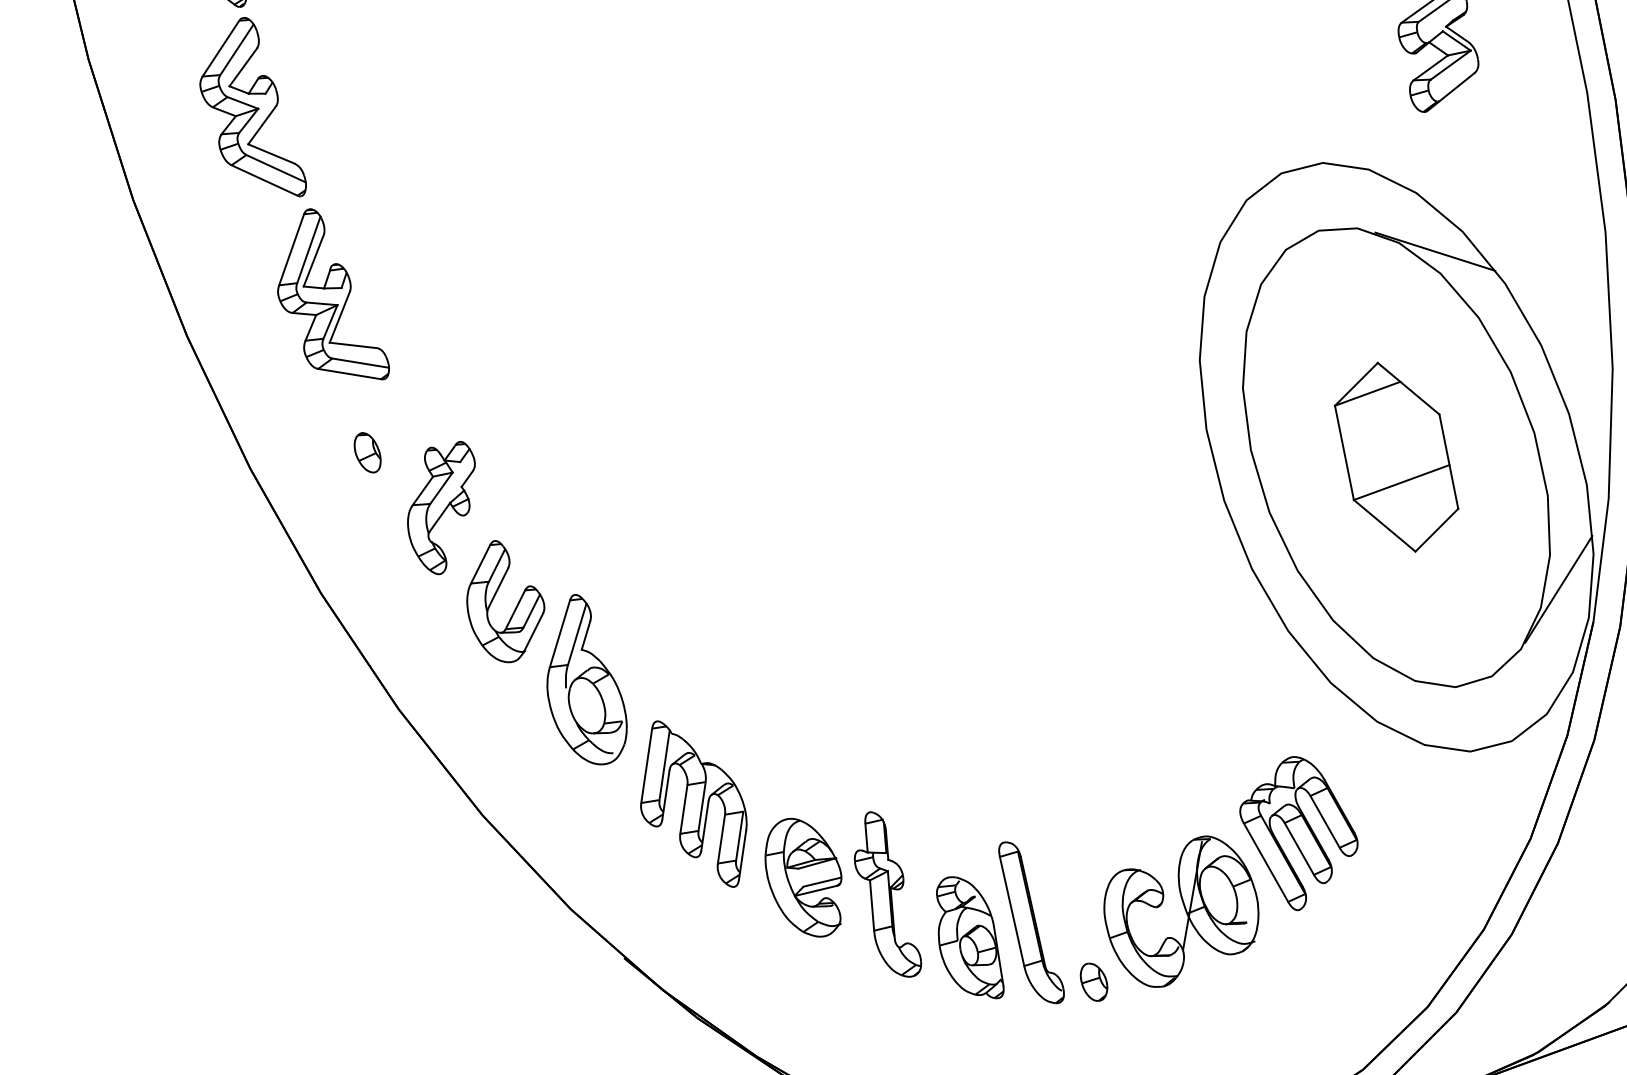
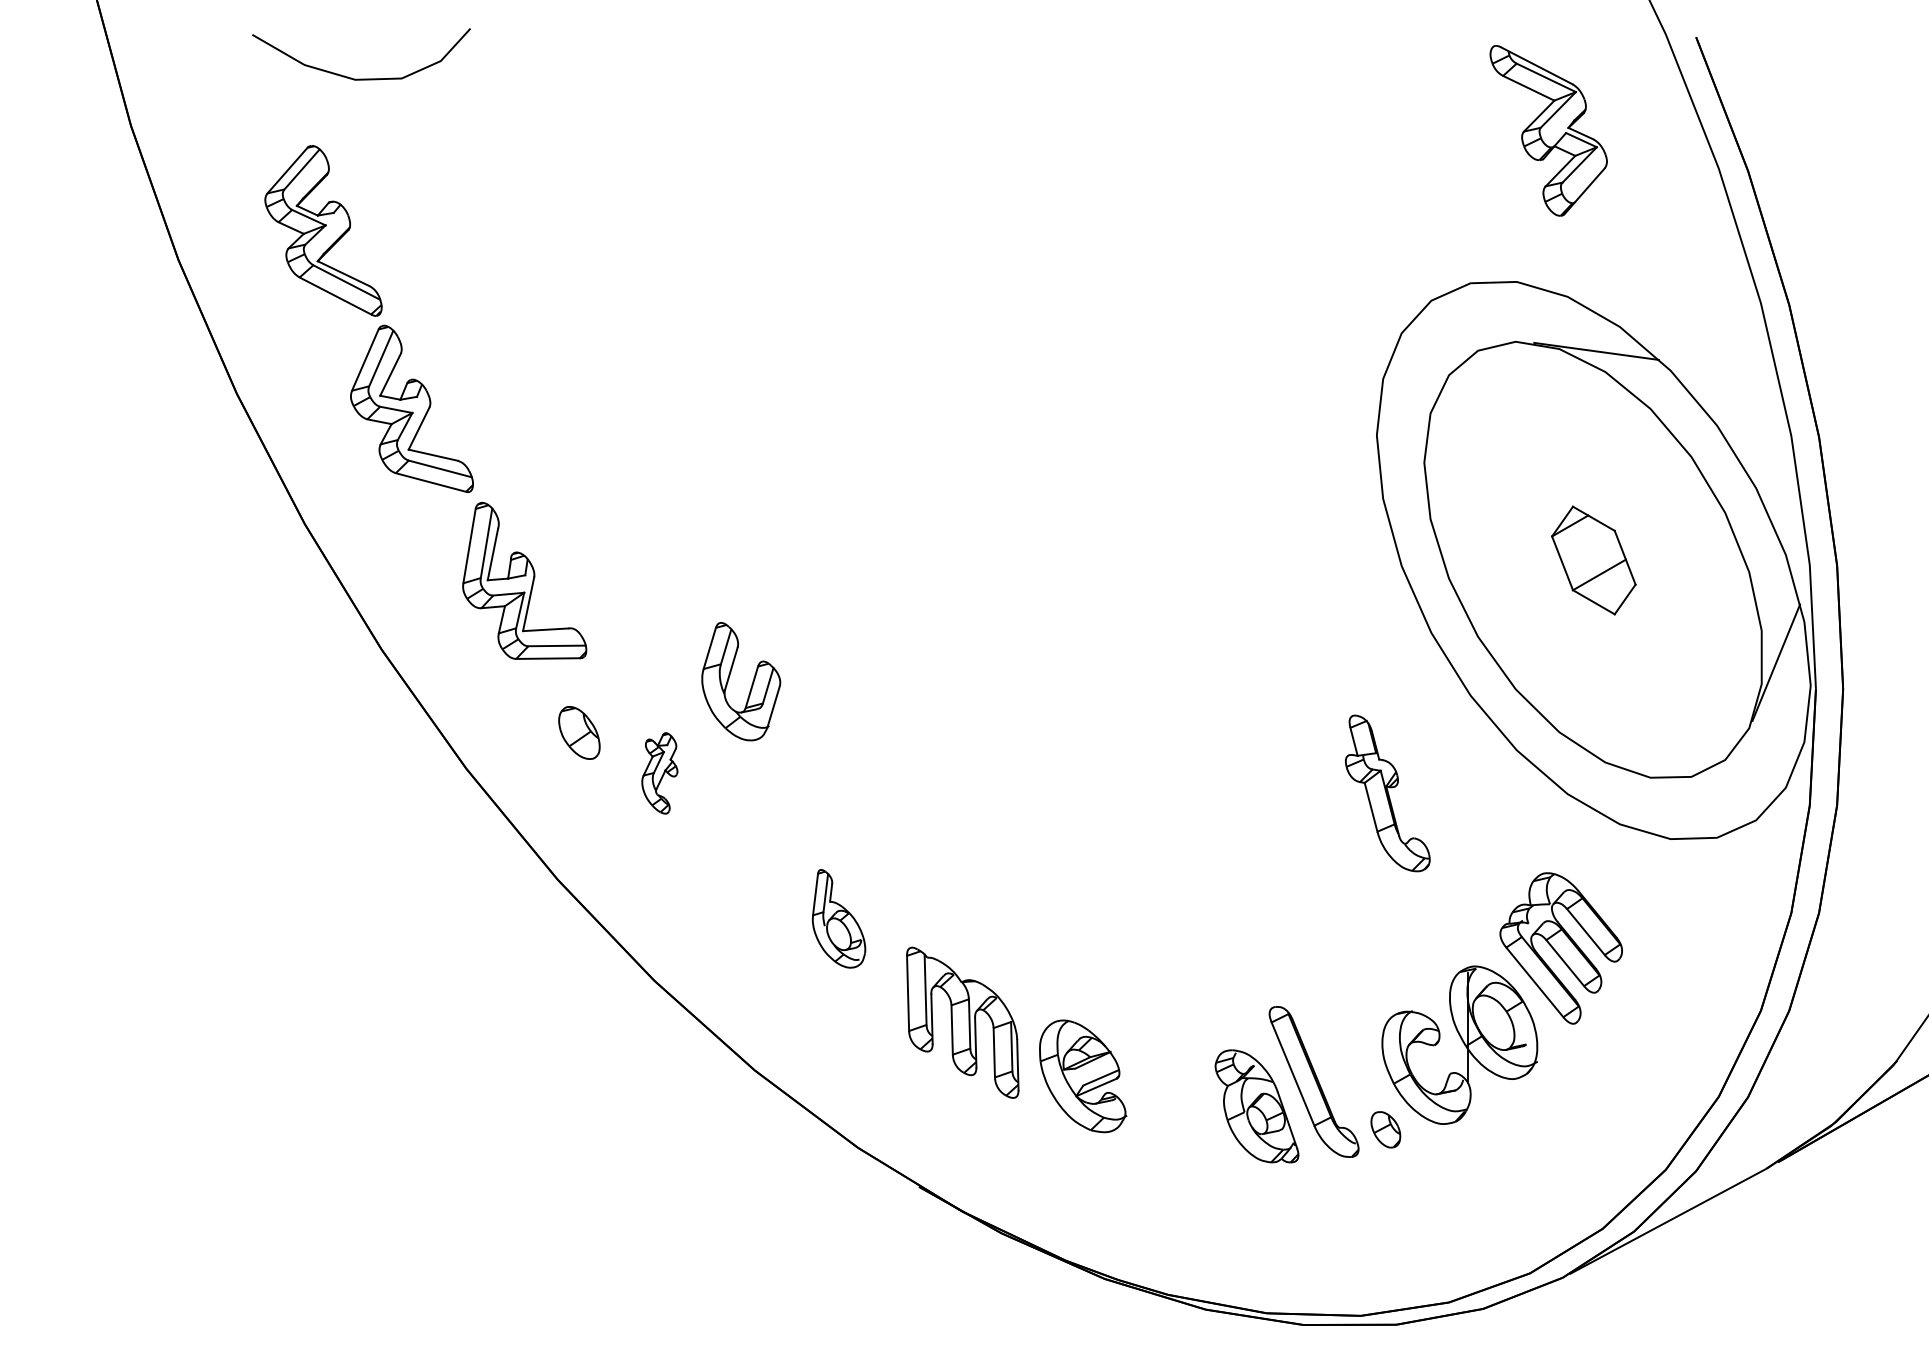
part: (367, 452) -> (579, 732), size x1.4
part: (1396, 457) -> (1593, 560), size x0.6
part: (439, 506) -> (659, 773), size x0.6
part: (515, 606) -> (751, 684), moved
part: (591, 680) -> (838, 918), size x0.6
part: (890, 894) -> (1387, 793), moved

